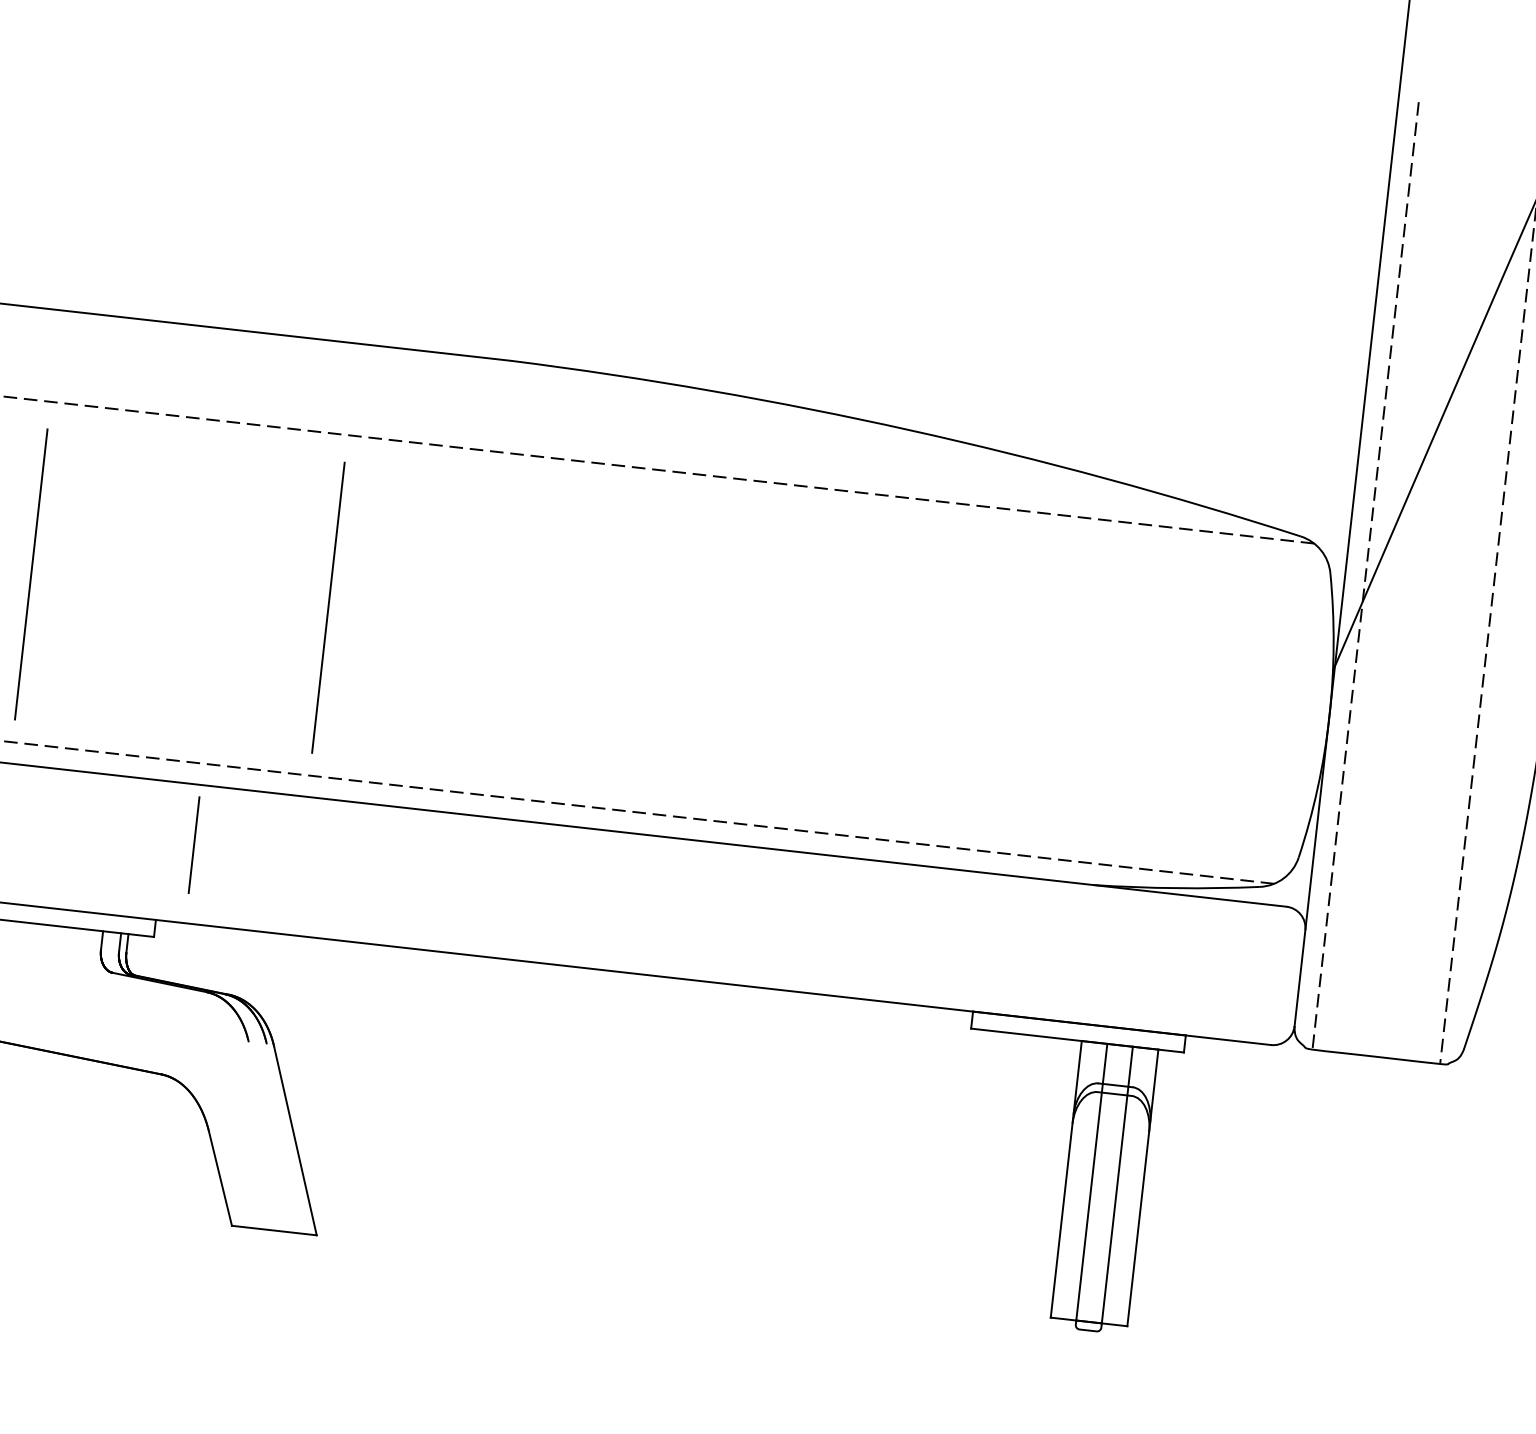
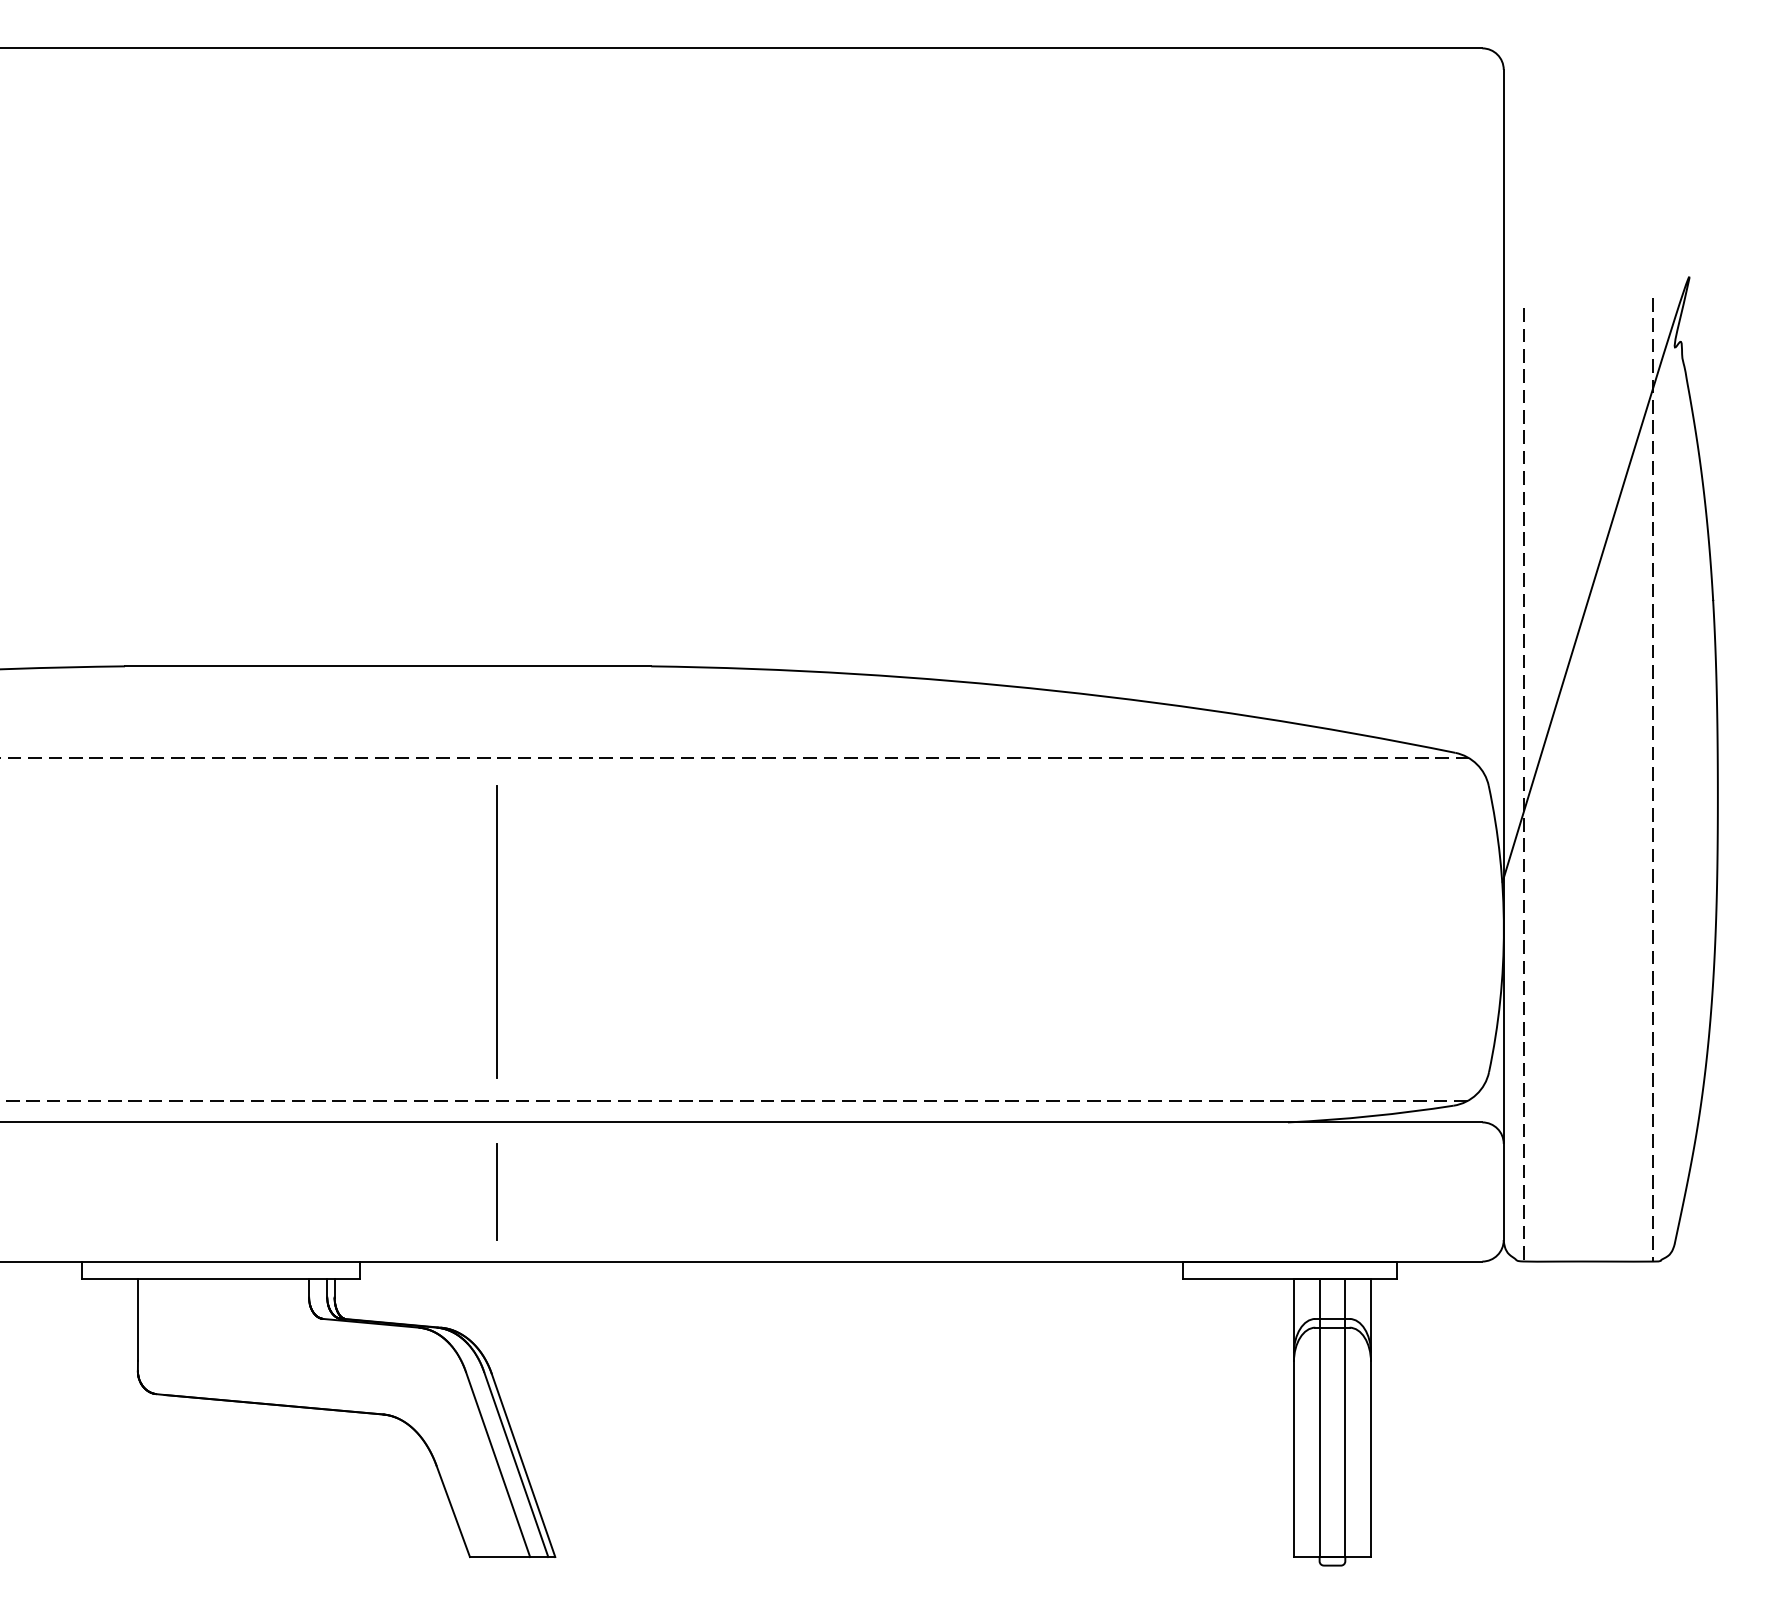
line: (30, 573) -> (197, 931), removed
line: (193, 844) -> (496, 1191), moved
line: (269, 1136) -> (497, 1464), added
line: (288, 1139) -> (516, 1464), added

